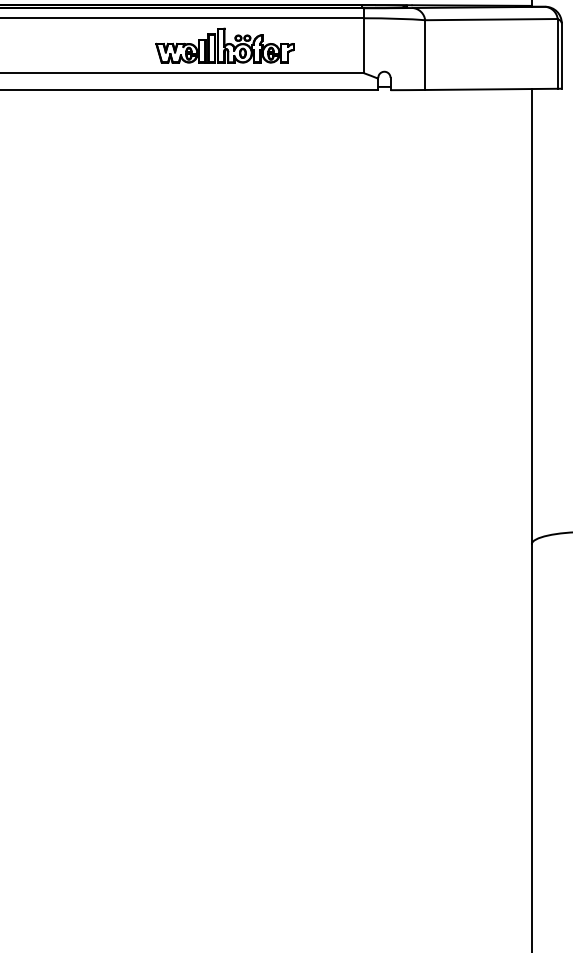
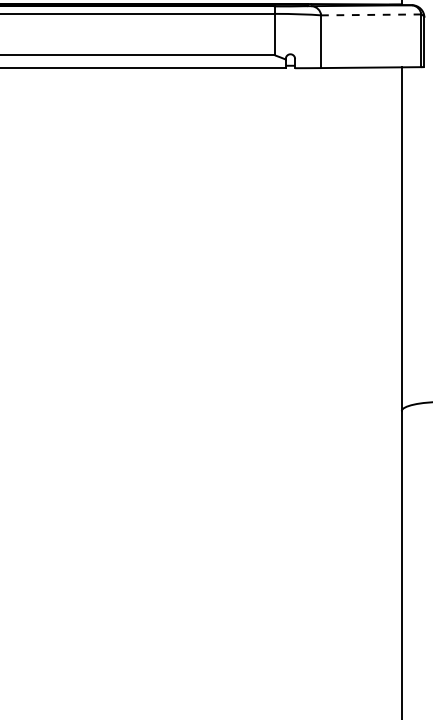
line: (490, 19) -> (370, 14), solid -> dashed
part: (224, 45) -> (169, 34), removed

